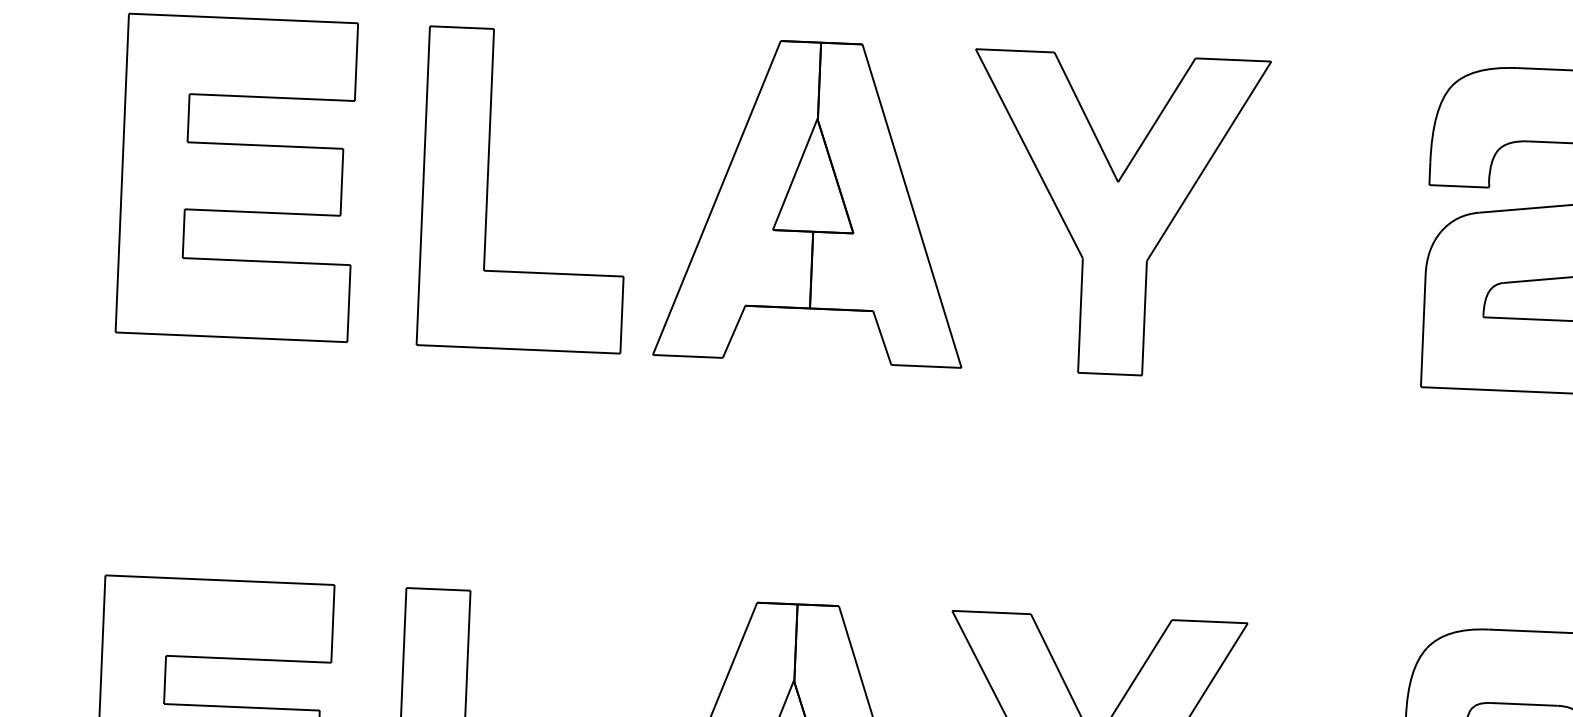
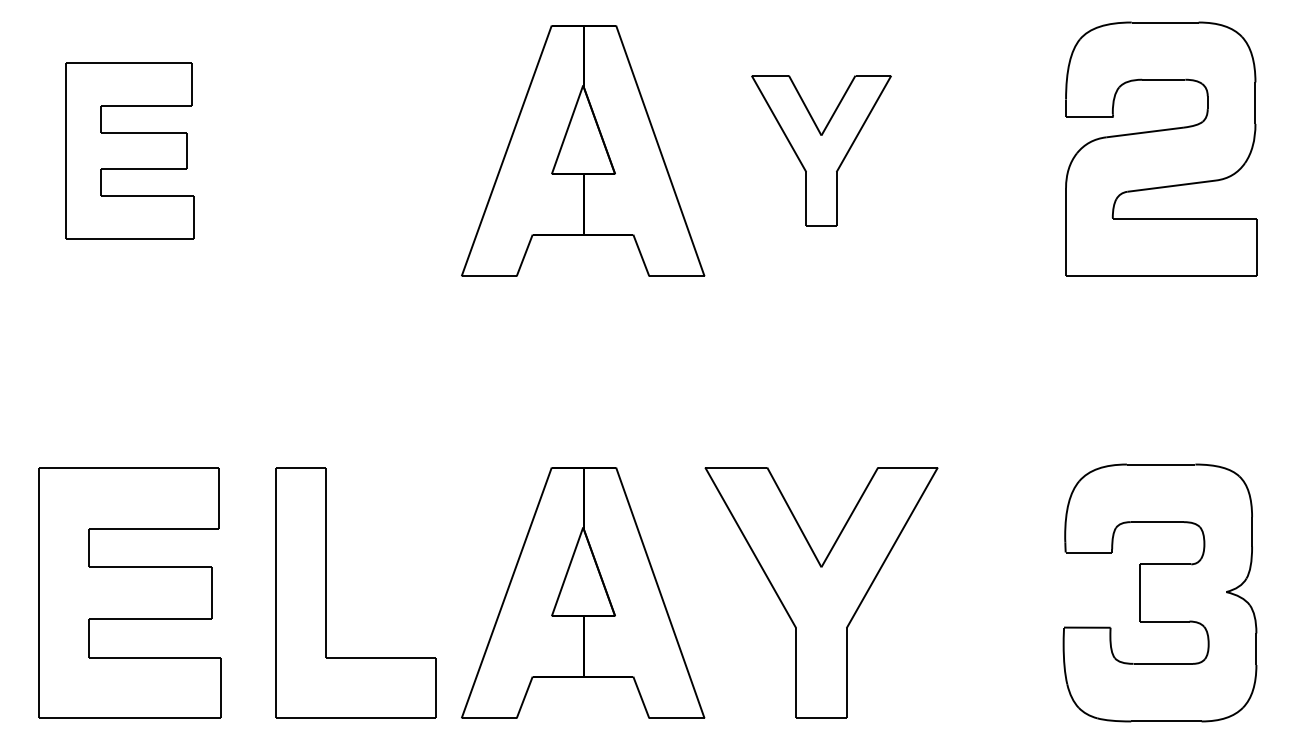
part: (237, 177) -> (129, 150), size x0.7
part: (487, 187) -> (326, 150), removed
part: (1116, 214) -> (821, 150), size x0.6

